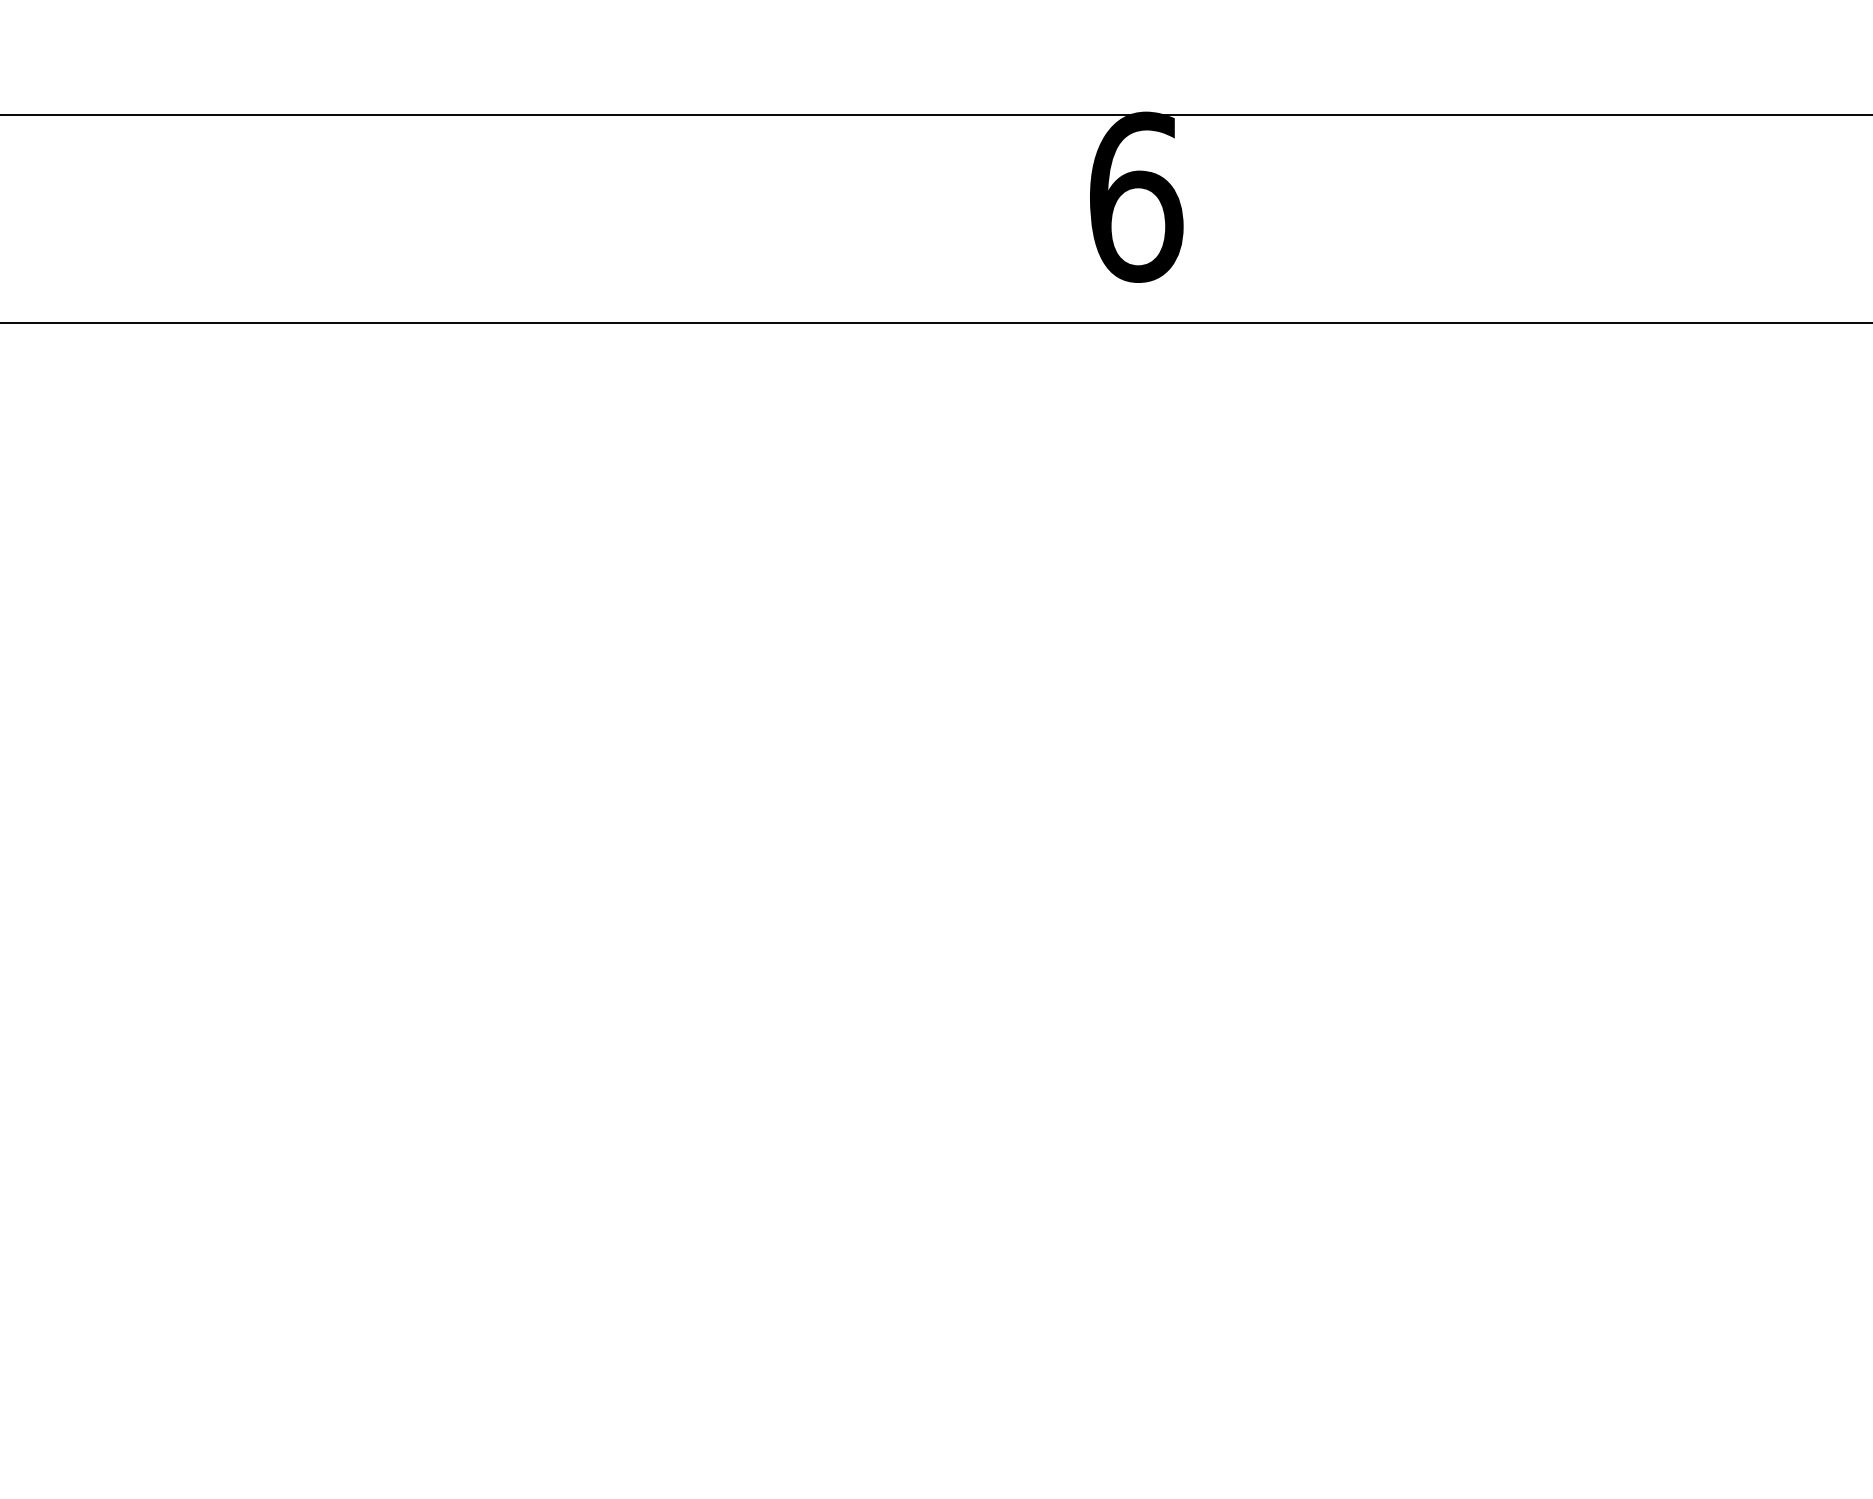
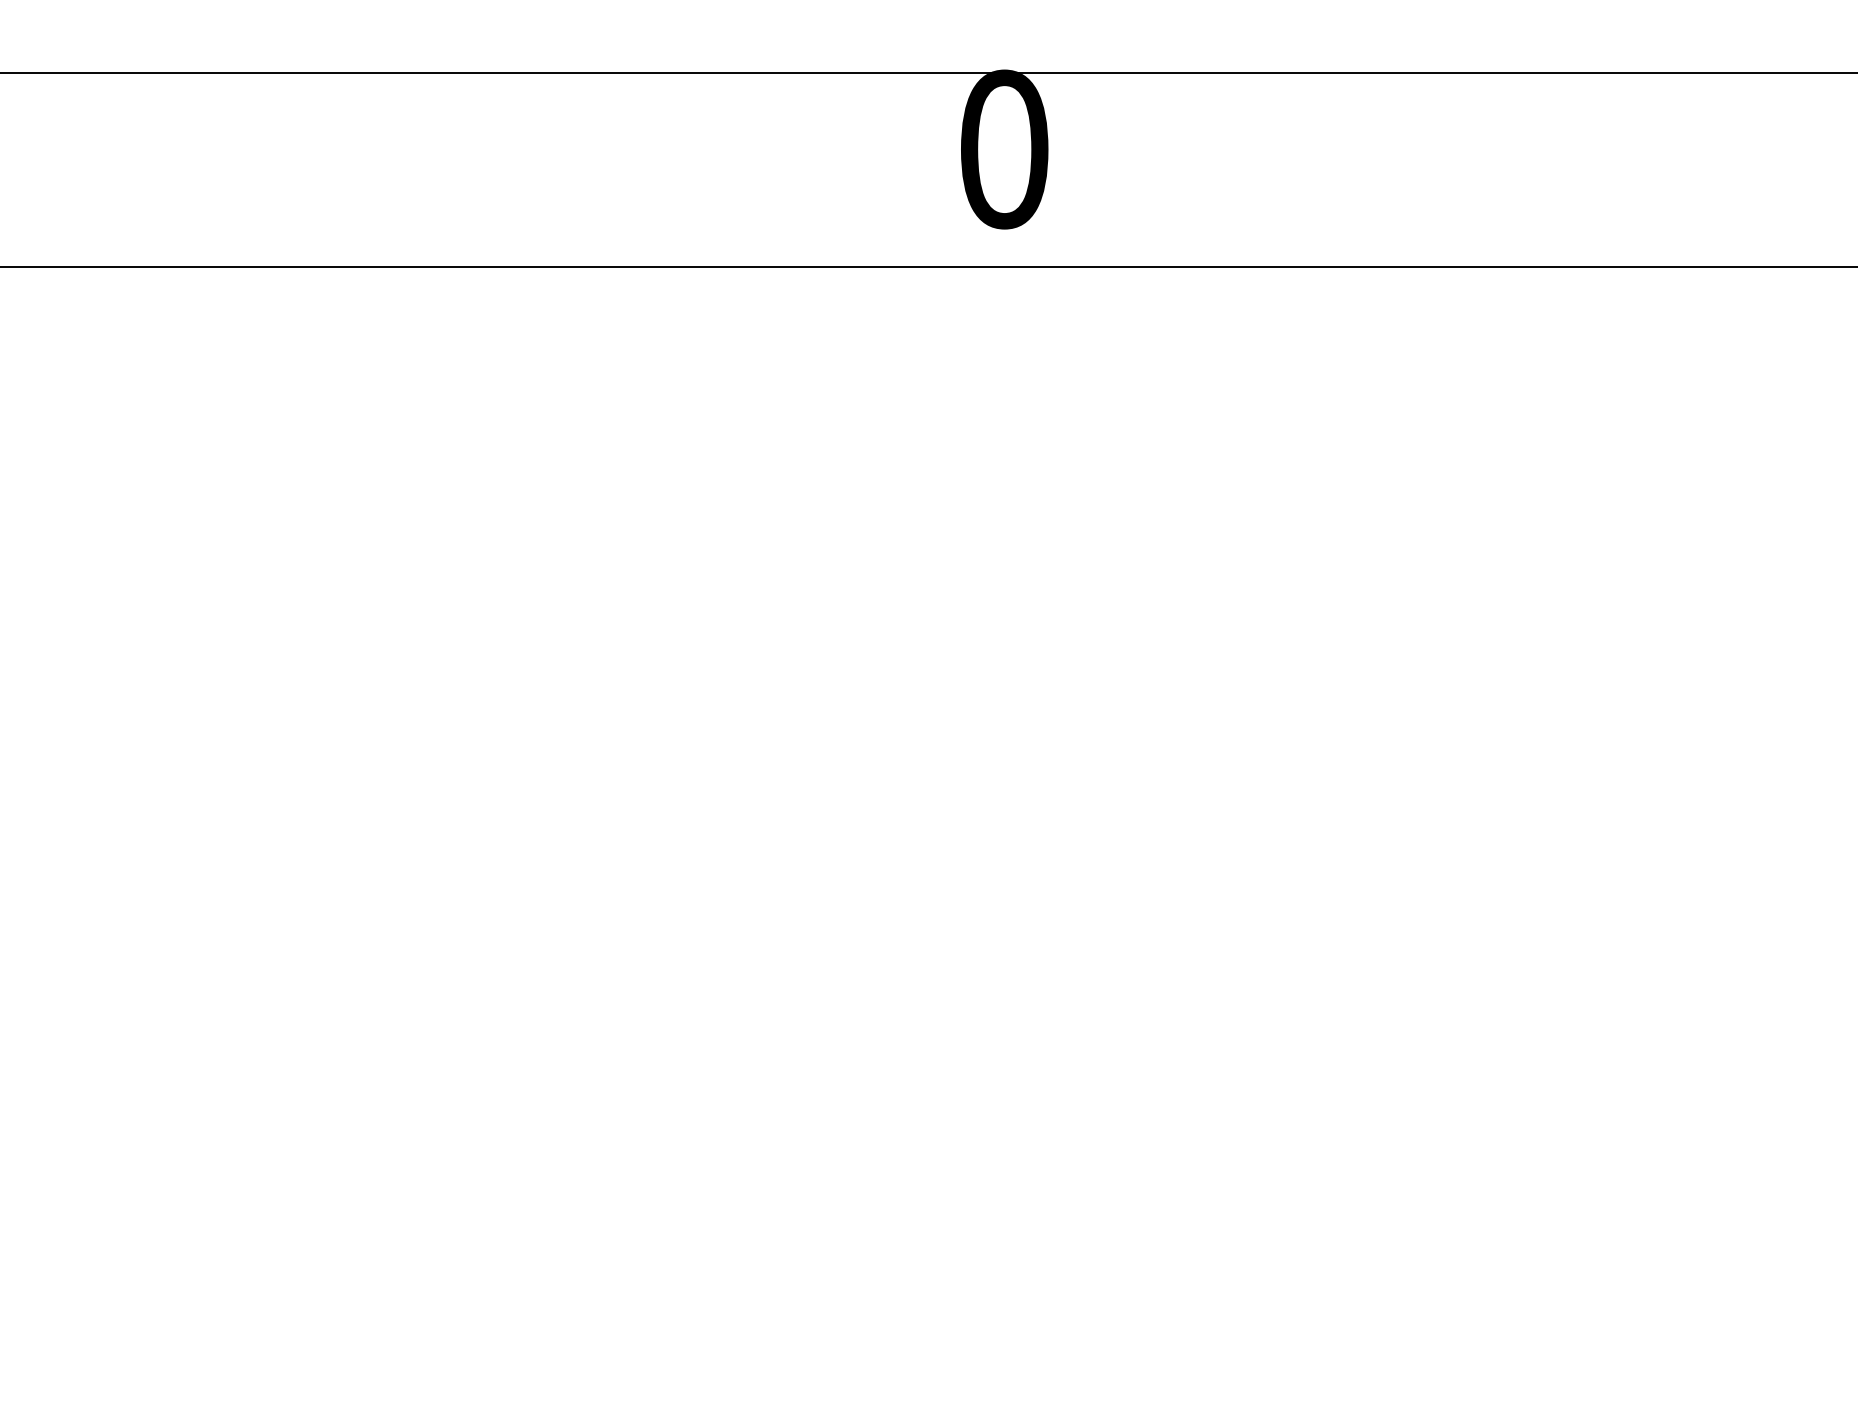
text: (1136, 197) -> (1005, 149), 6 -> 0

